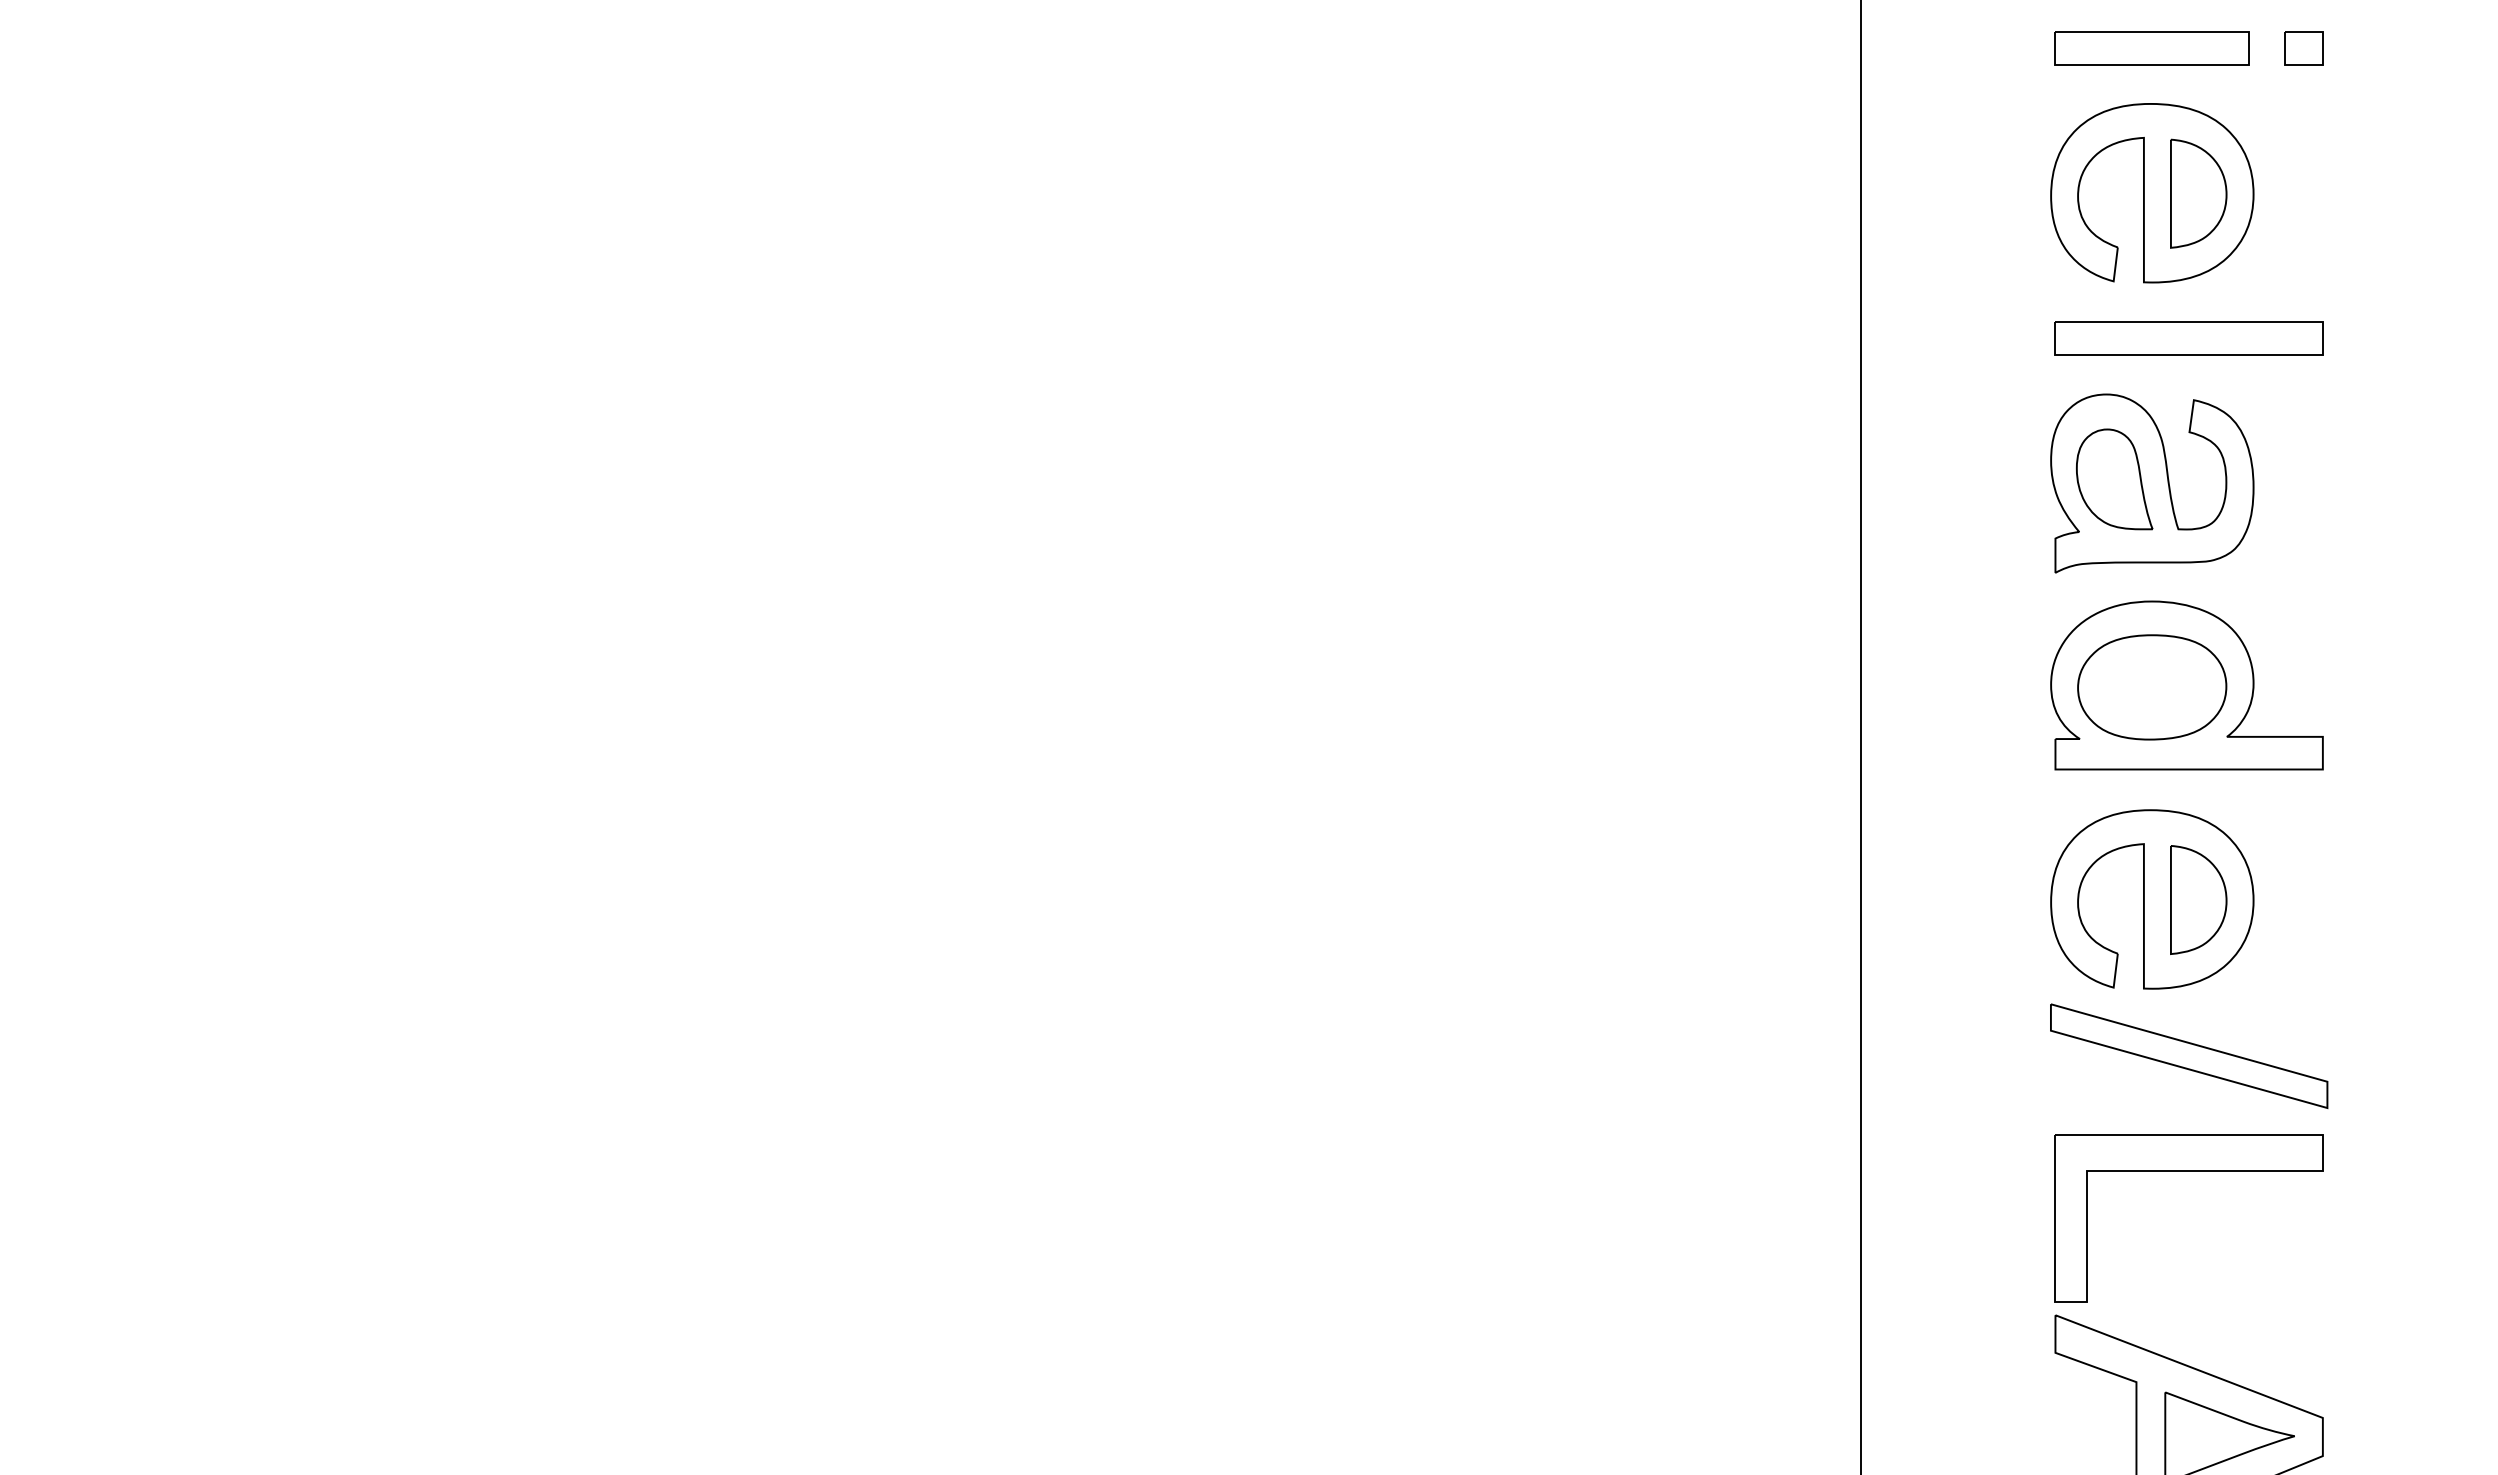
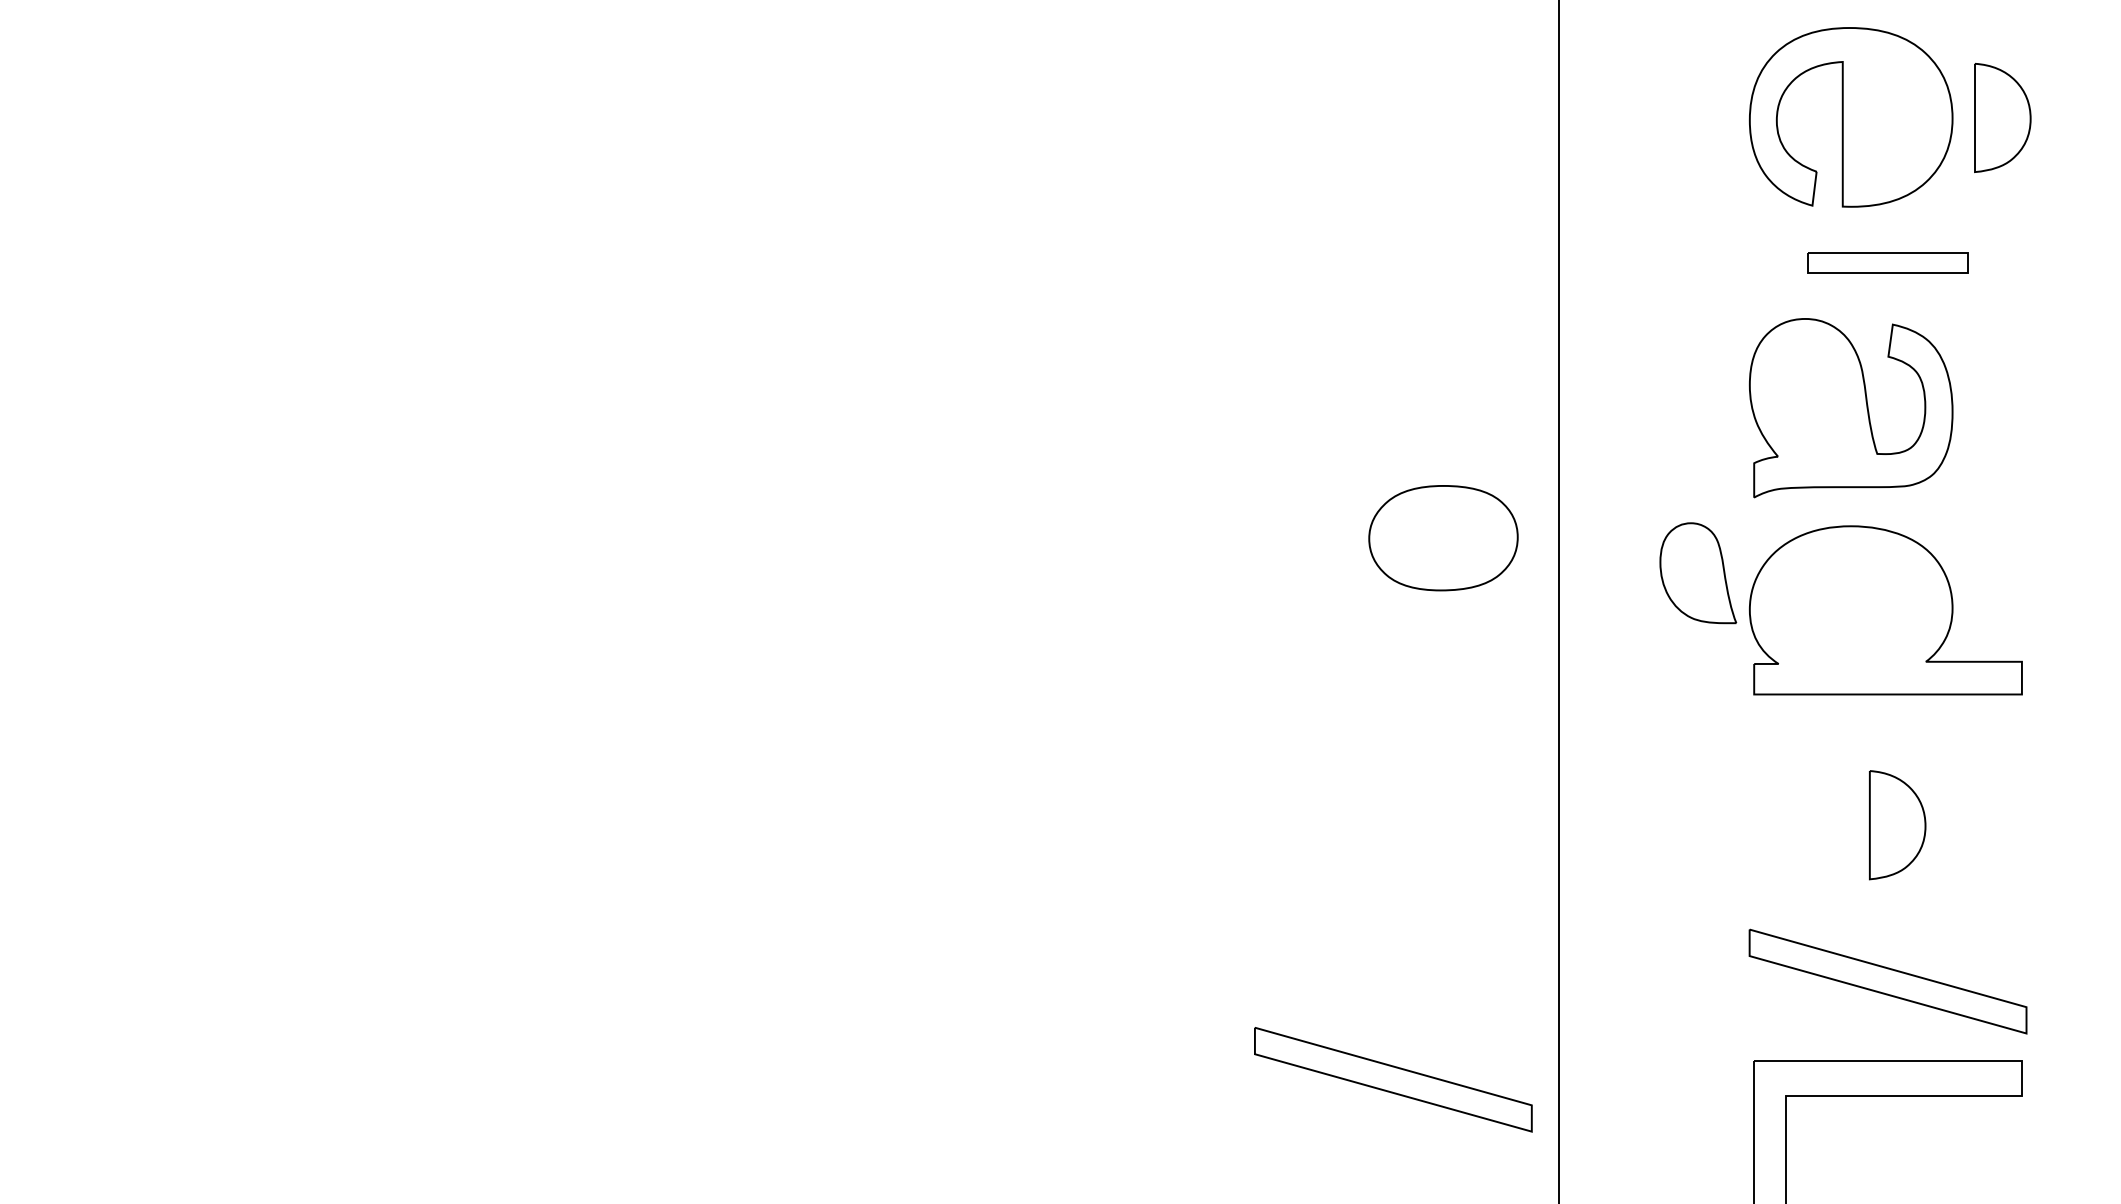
part: (2198, 193) -> (2002, 117), moved
part: (2188, 338) -> (1887, 262), size x0.6
part: (2114, 479) -> (1698, 573), moved
part: (2152, 687) -> (1443, 538), moved
part: (2152, 899) -> (1851, 824), removed
part: (1695, 1153) -> (1393, 1079), added

